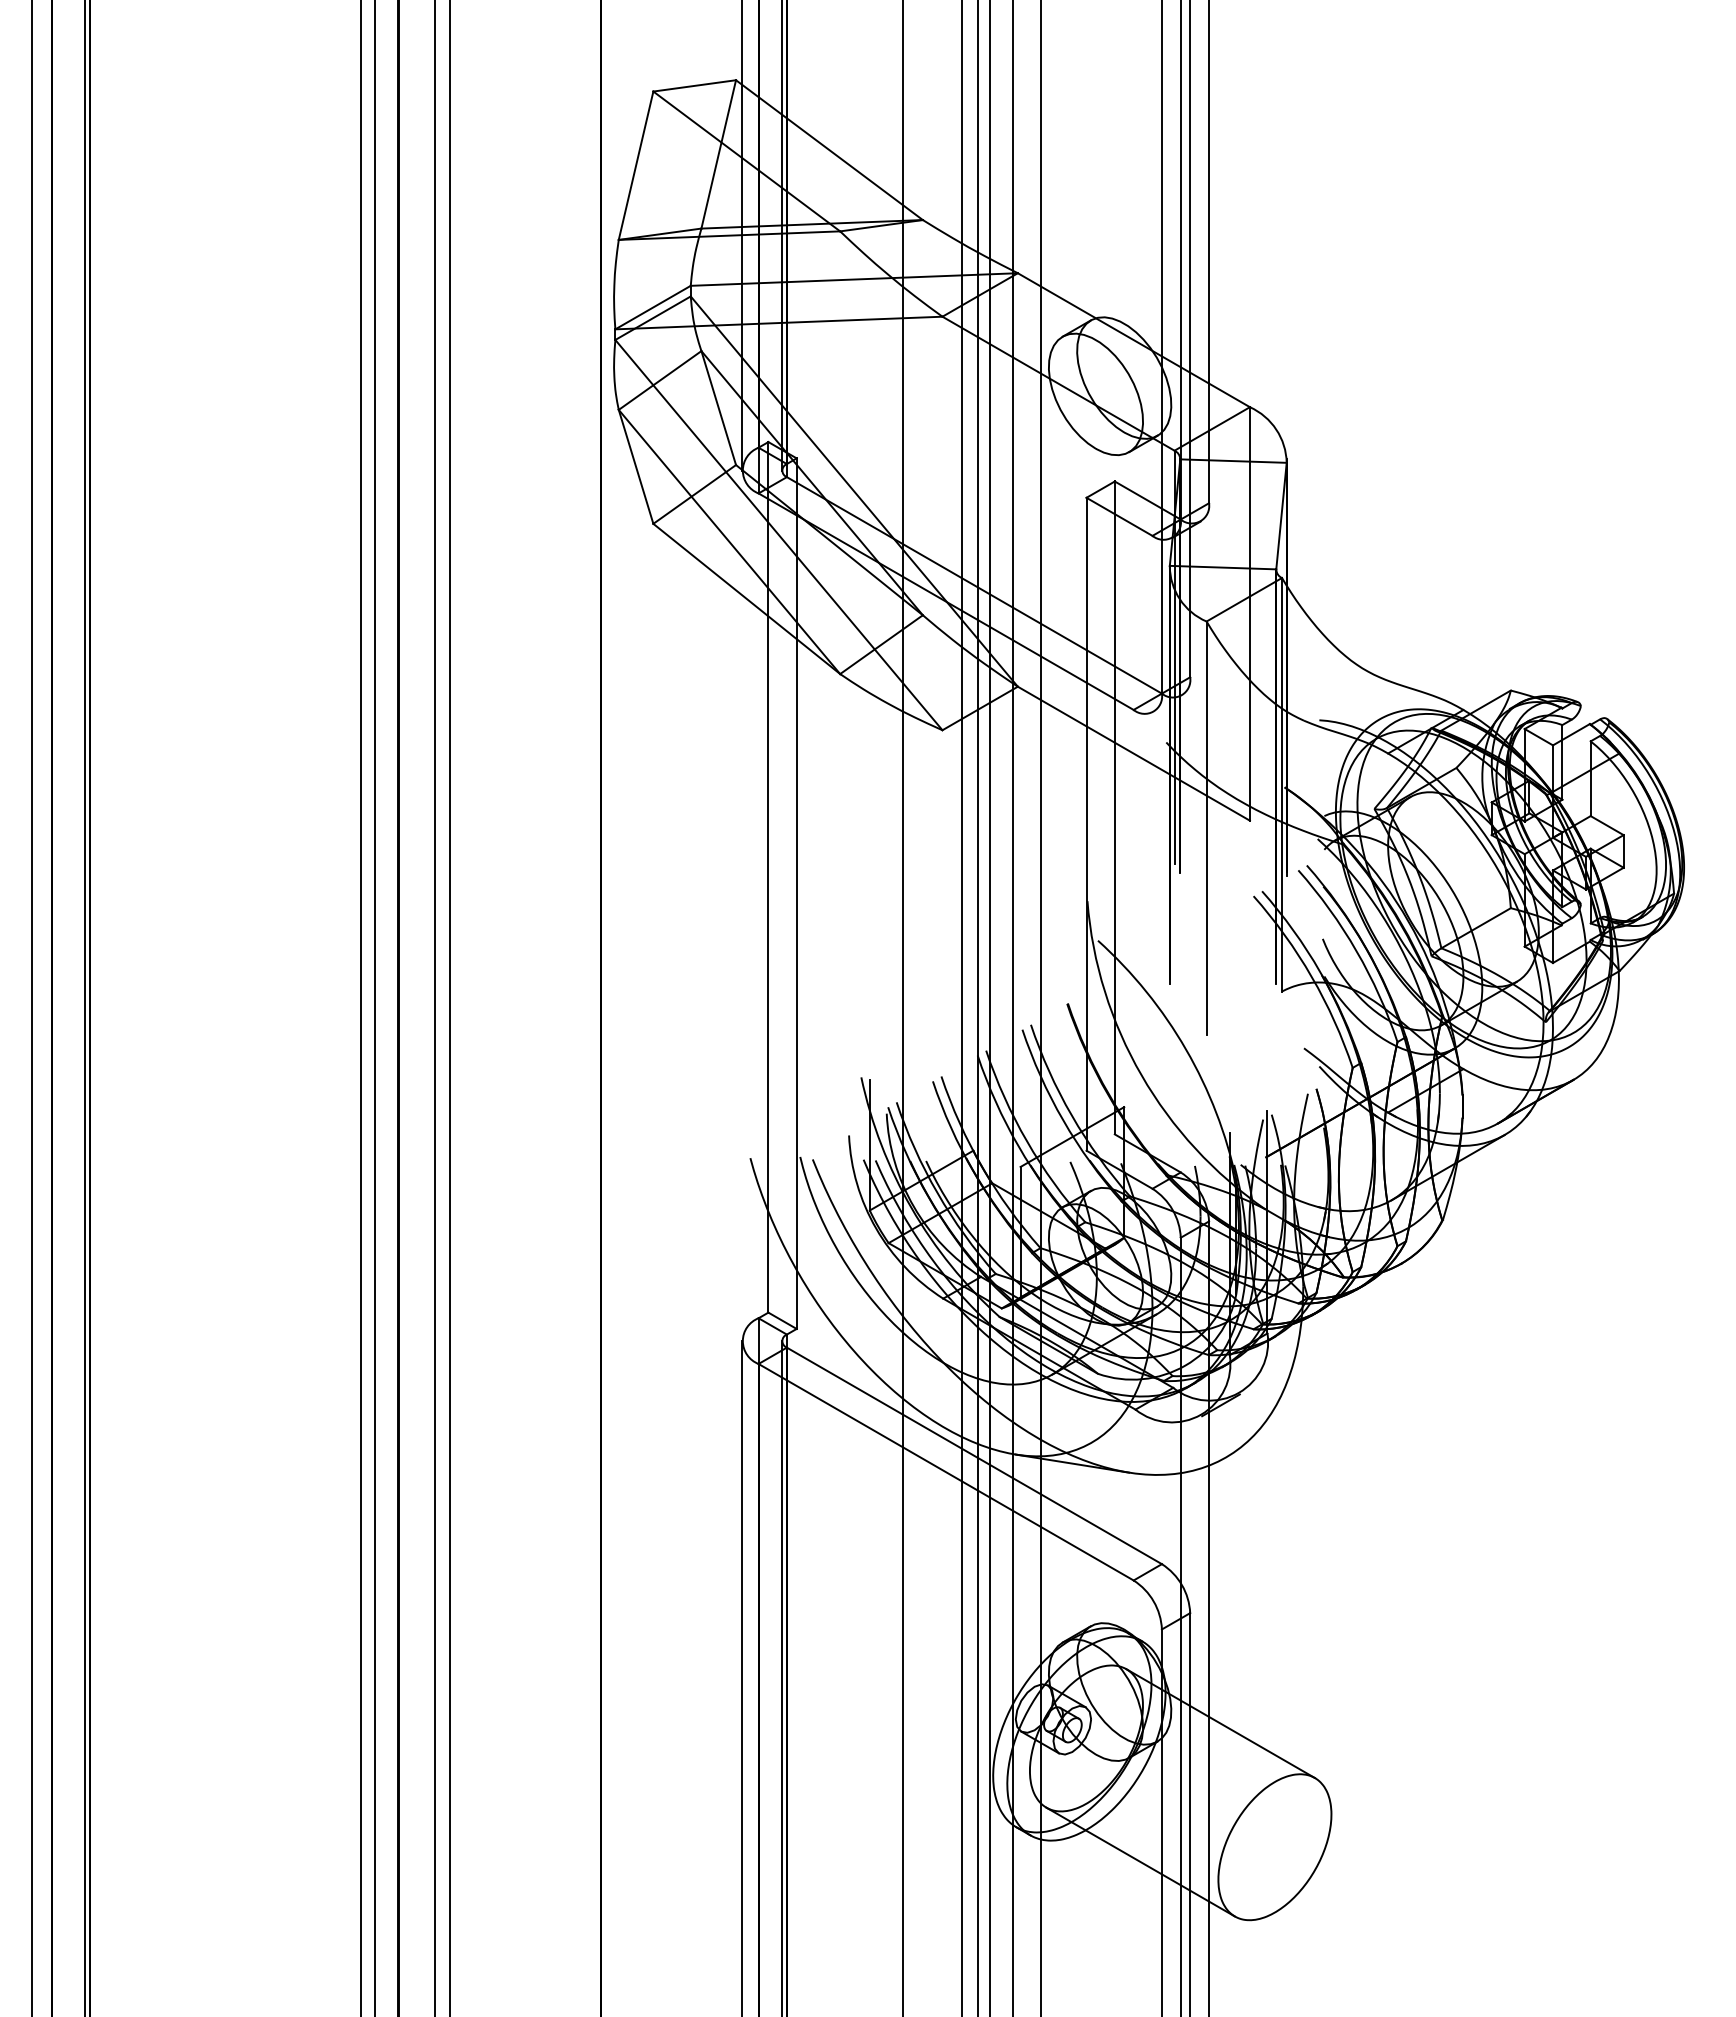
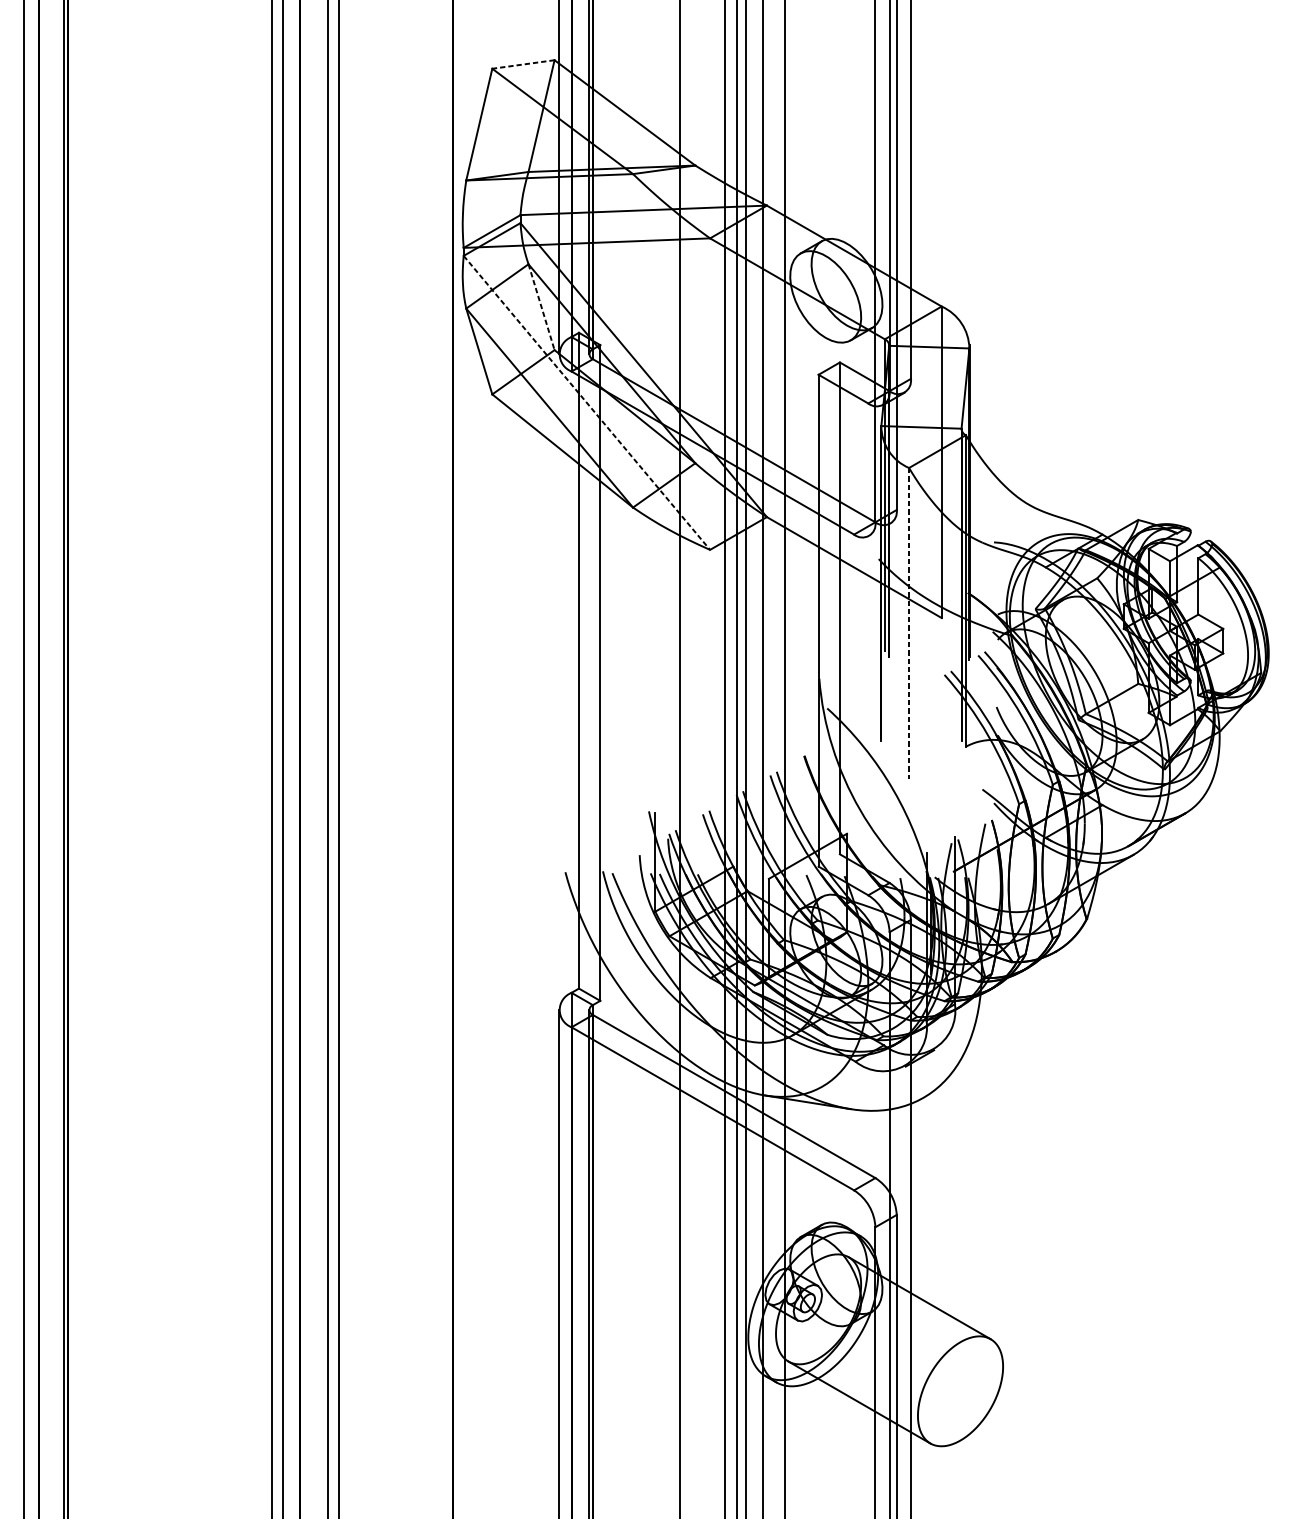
line: (694, 85) -> (523, 64), solid -> dashed
line: (718, 408) -> (541, 307), solid -> dashed
line: (778, 535) -> (586, 403), solid -> dashed
line: (1206, 828) -> (908, 623), solid -> dashed

